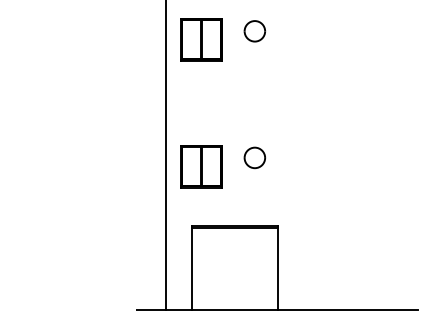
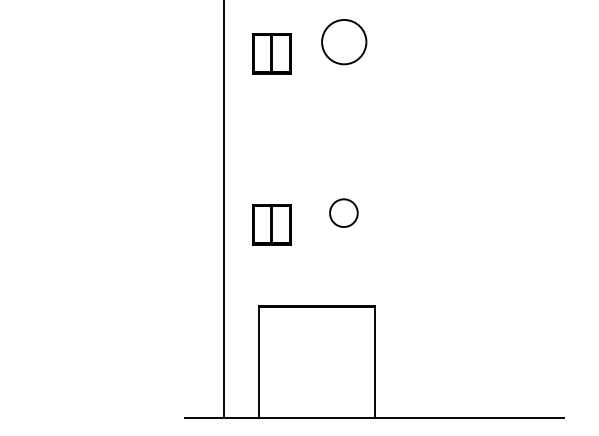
part: (254, 31) -> (343, 42), size x1.6
part: (201, 39) -> (271, 53), size x0.7
part: (201, 166) -> (271, 224), size x0.7

